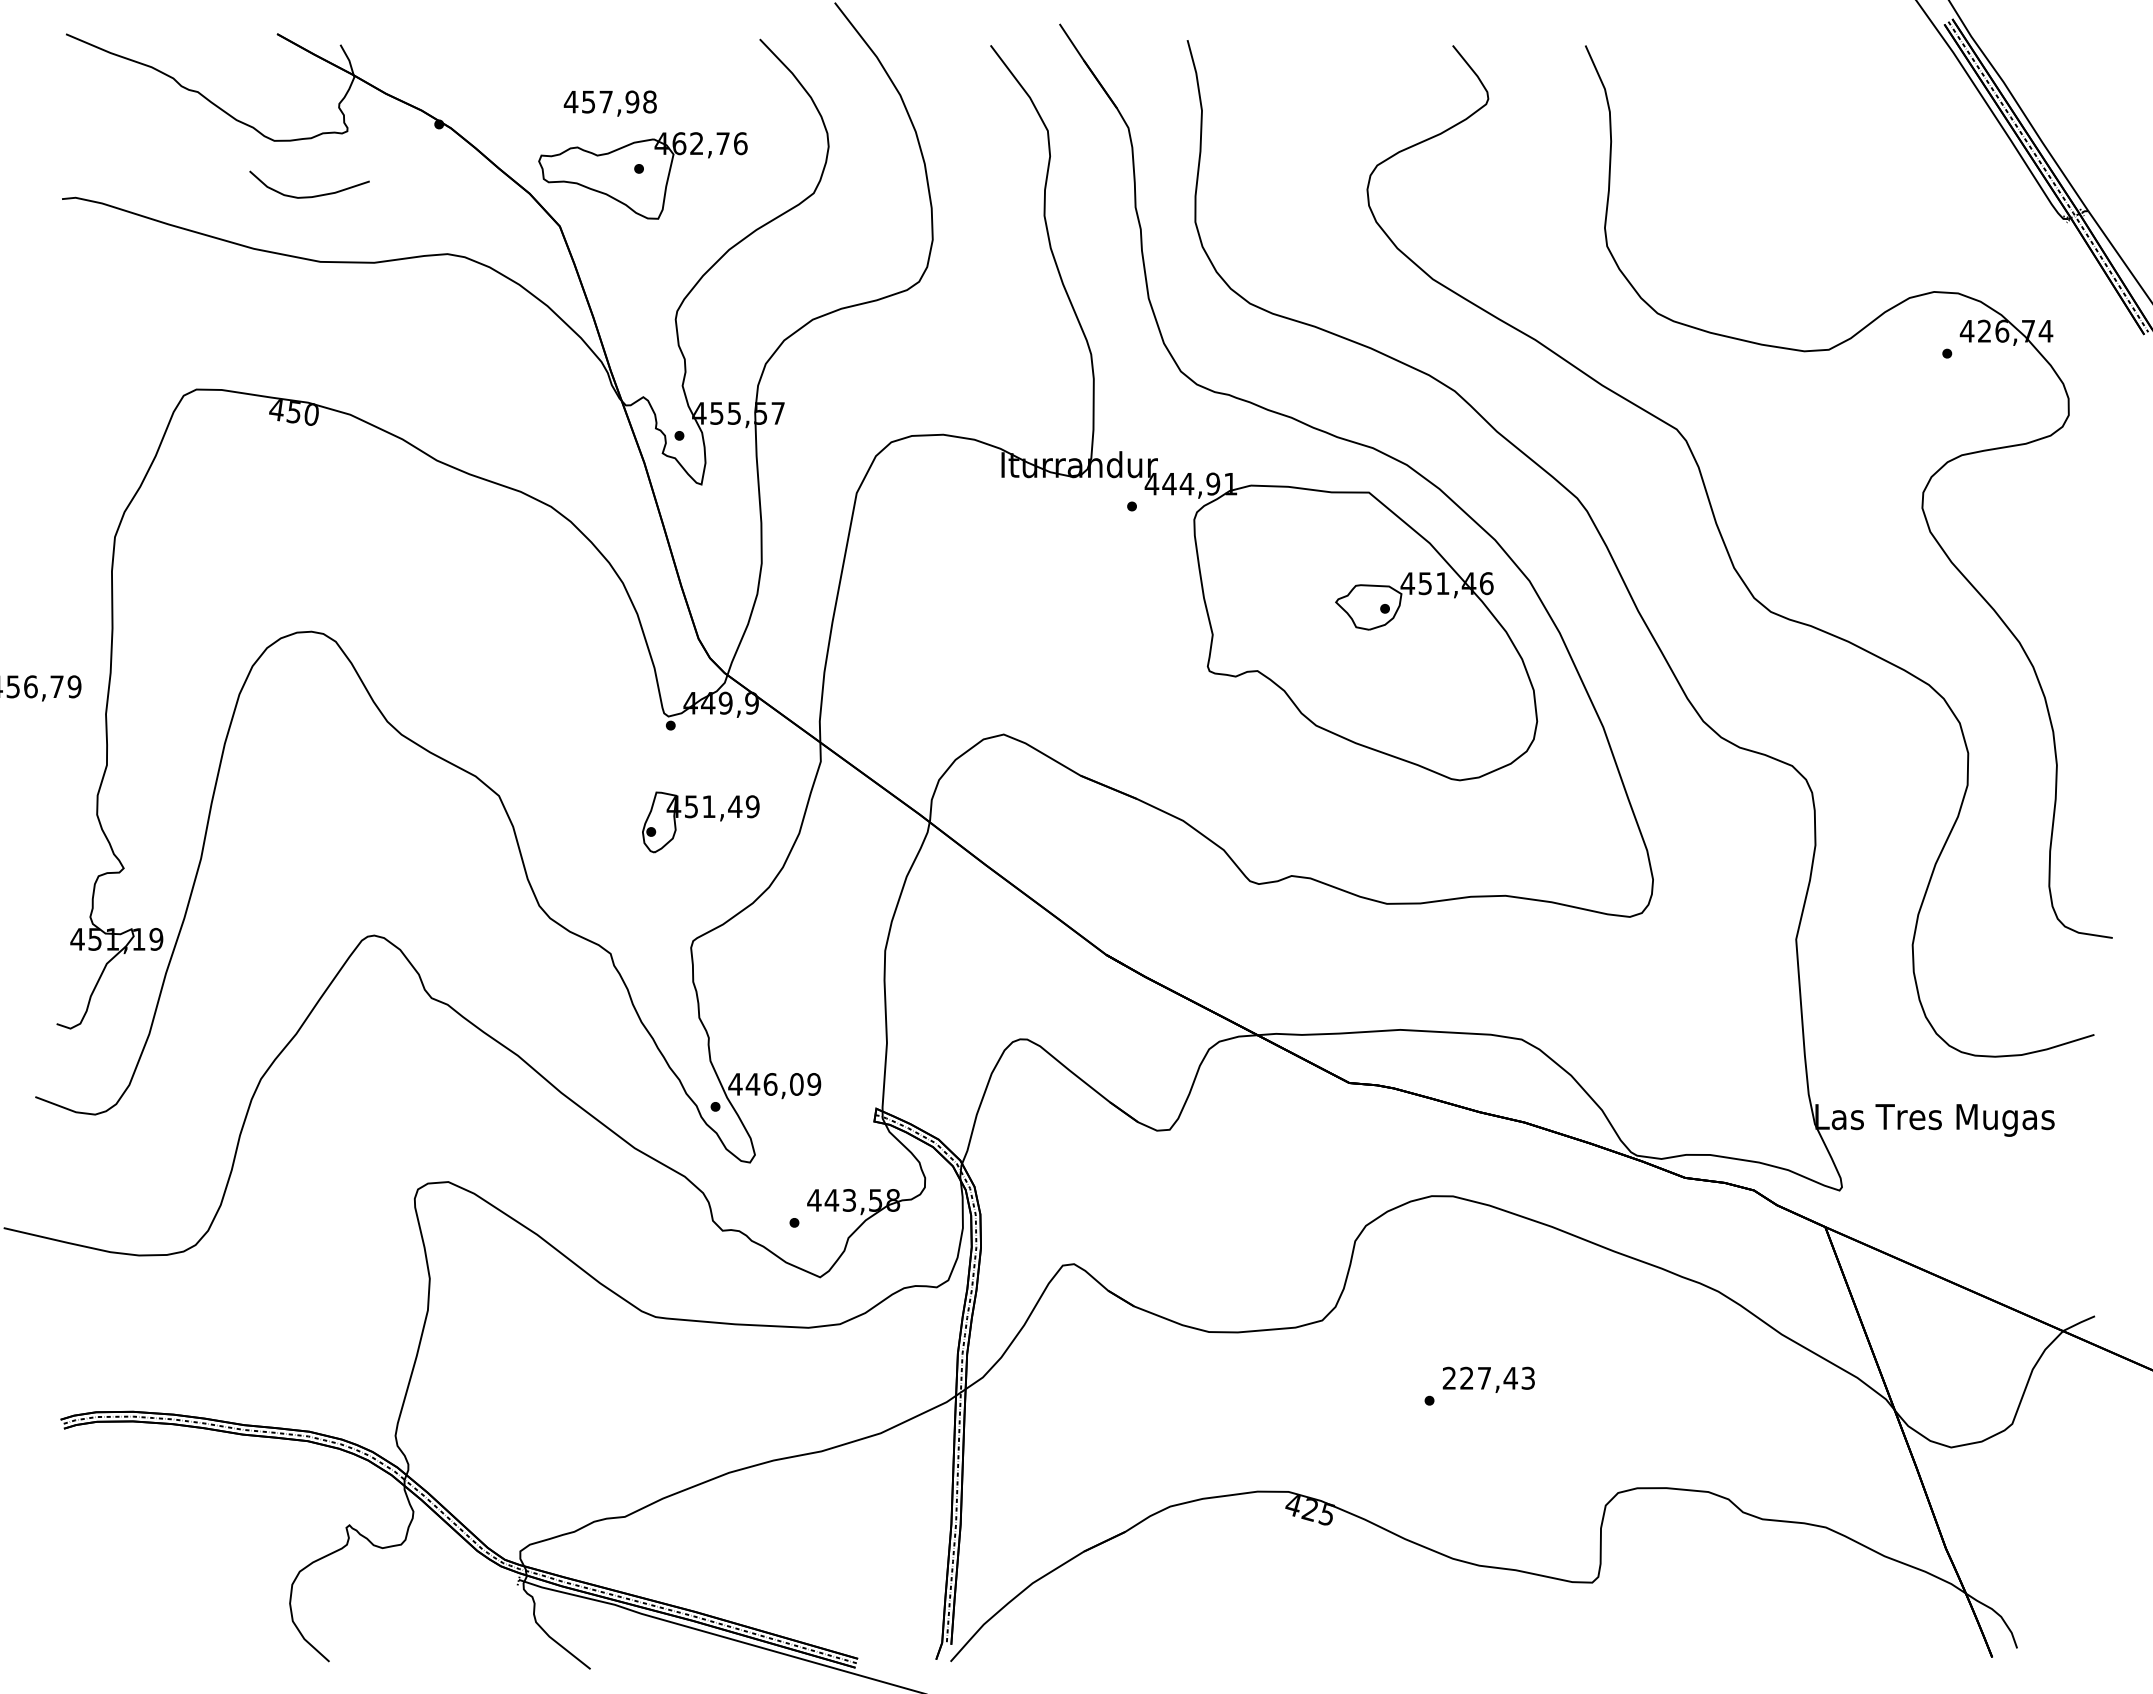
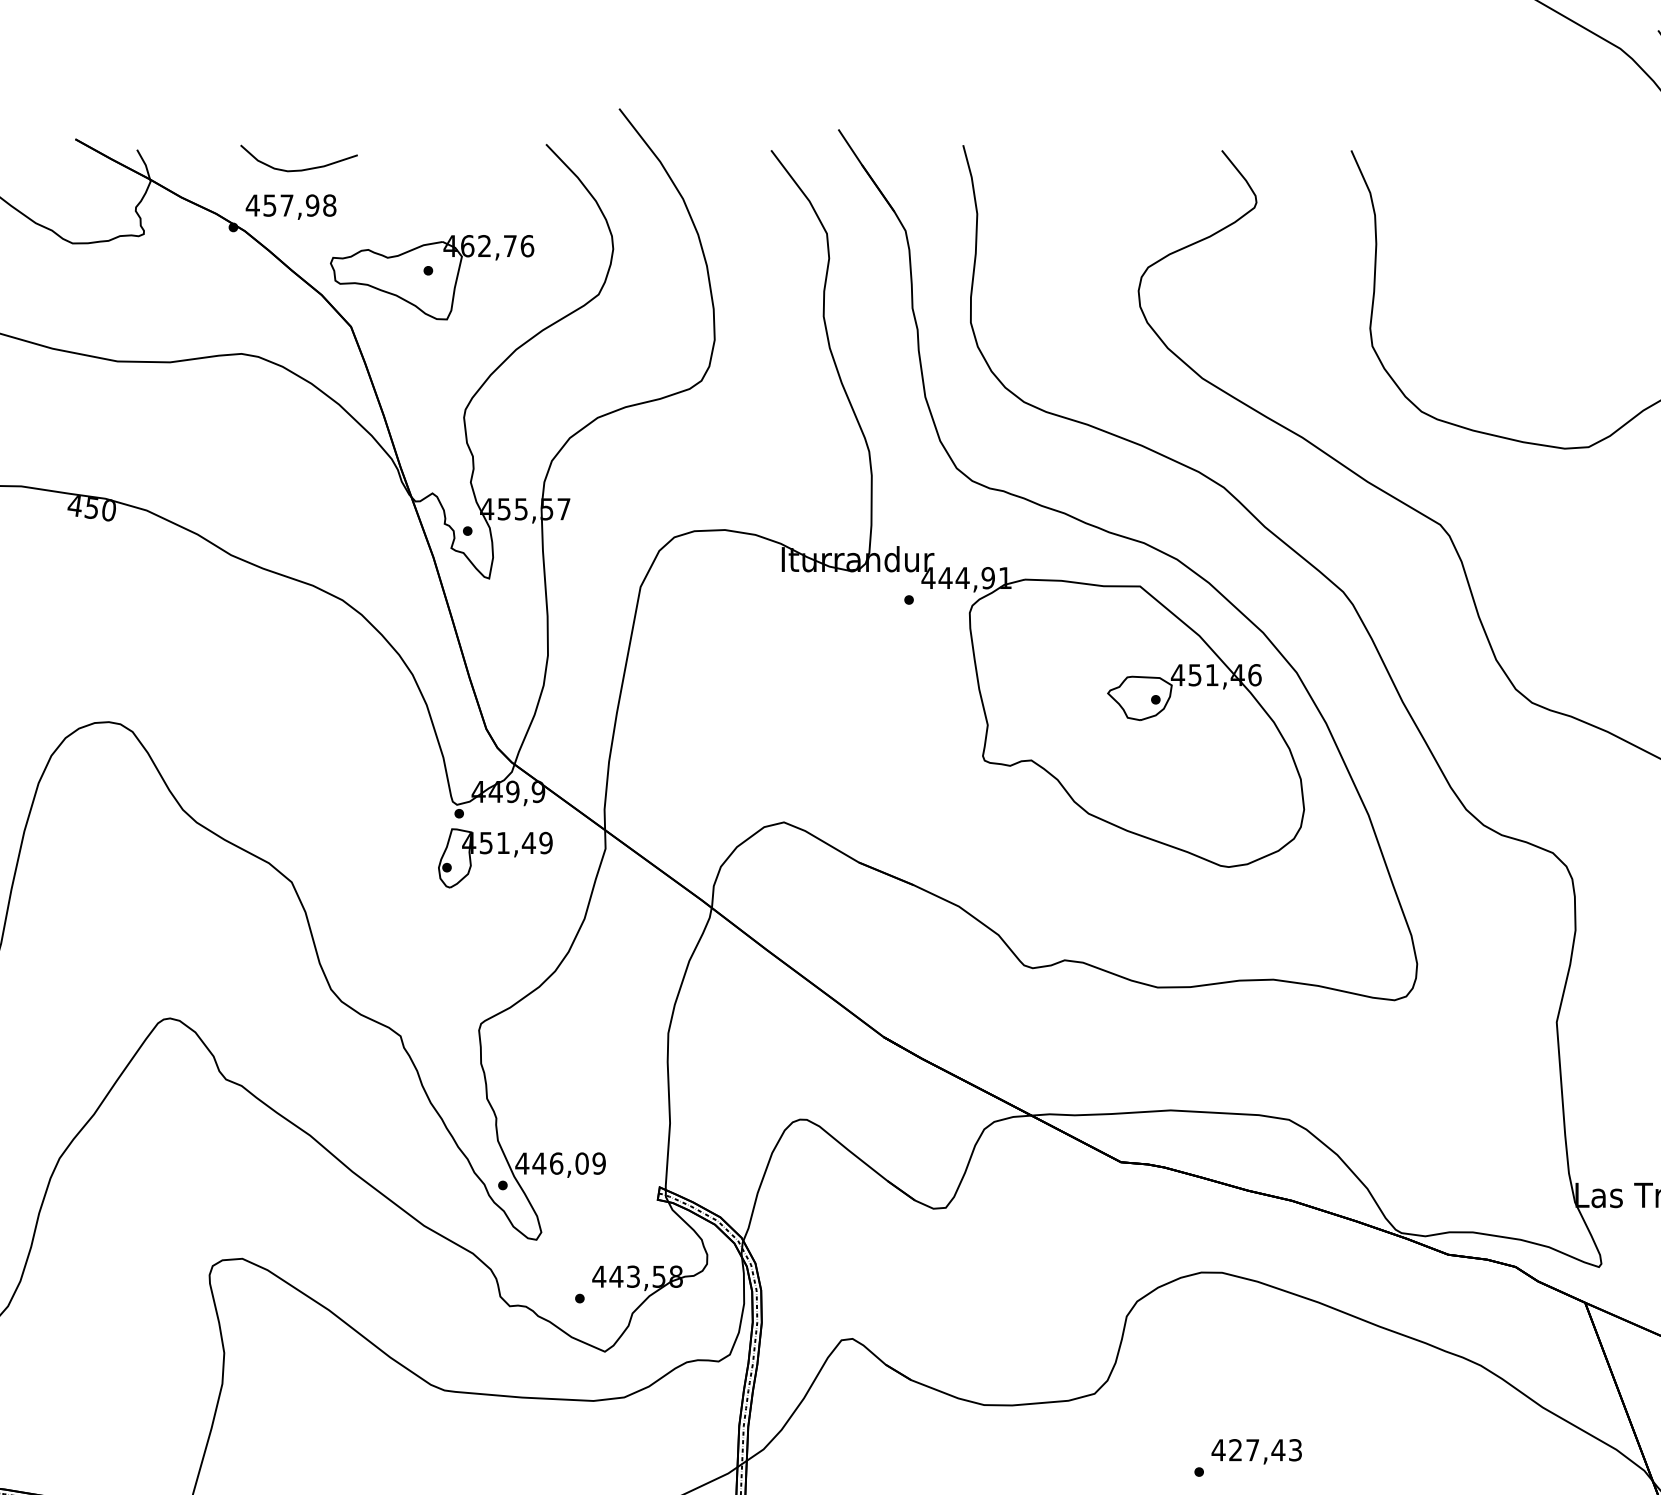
text: (609, 103) -> (290, 207), moved
curve: (313, 195) -> (302, 168), moved
part: (700, 822) -> (495, 858), moved
text: (1449, 1377) -> (1218, 1449), 227,43 -> 427,43

